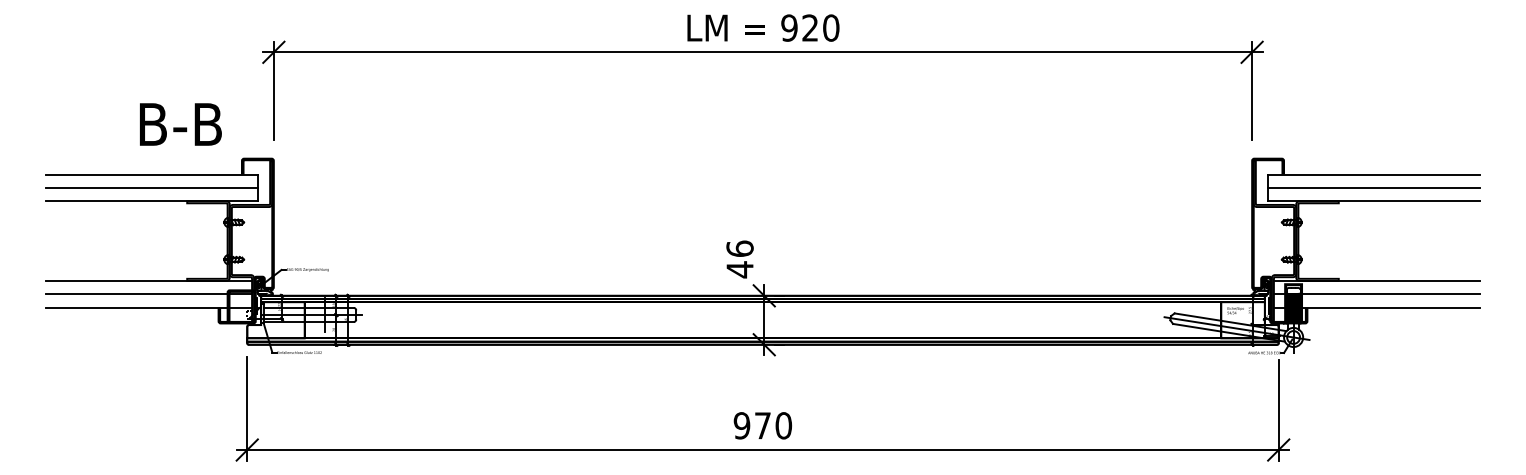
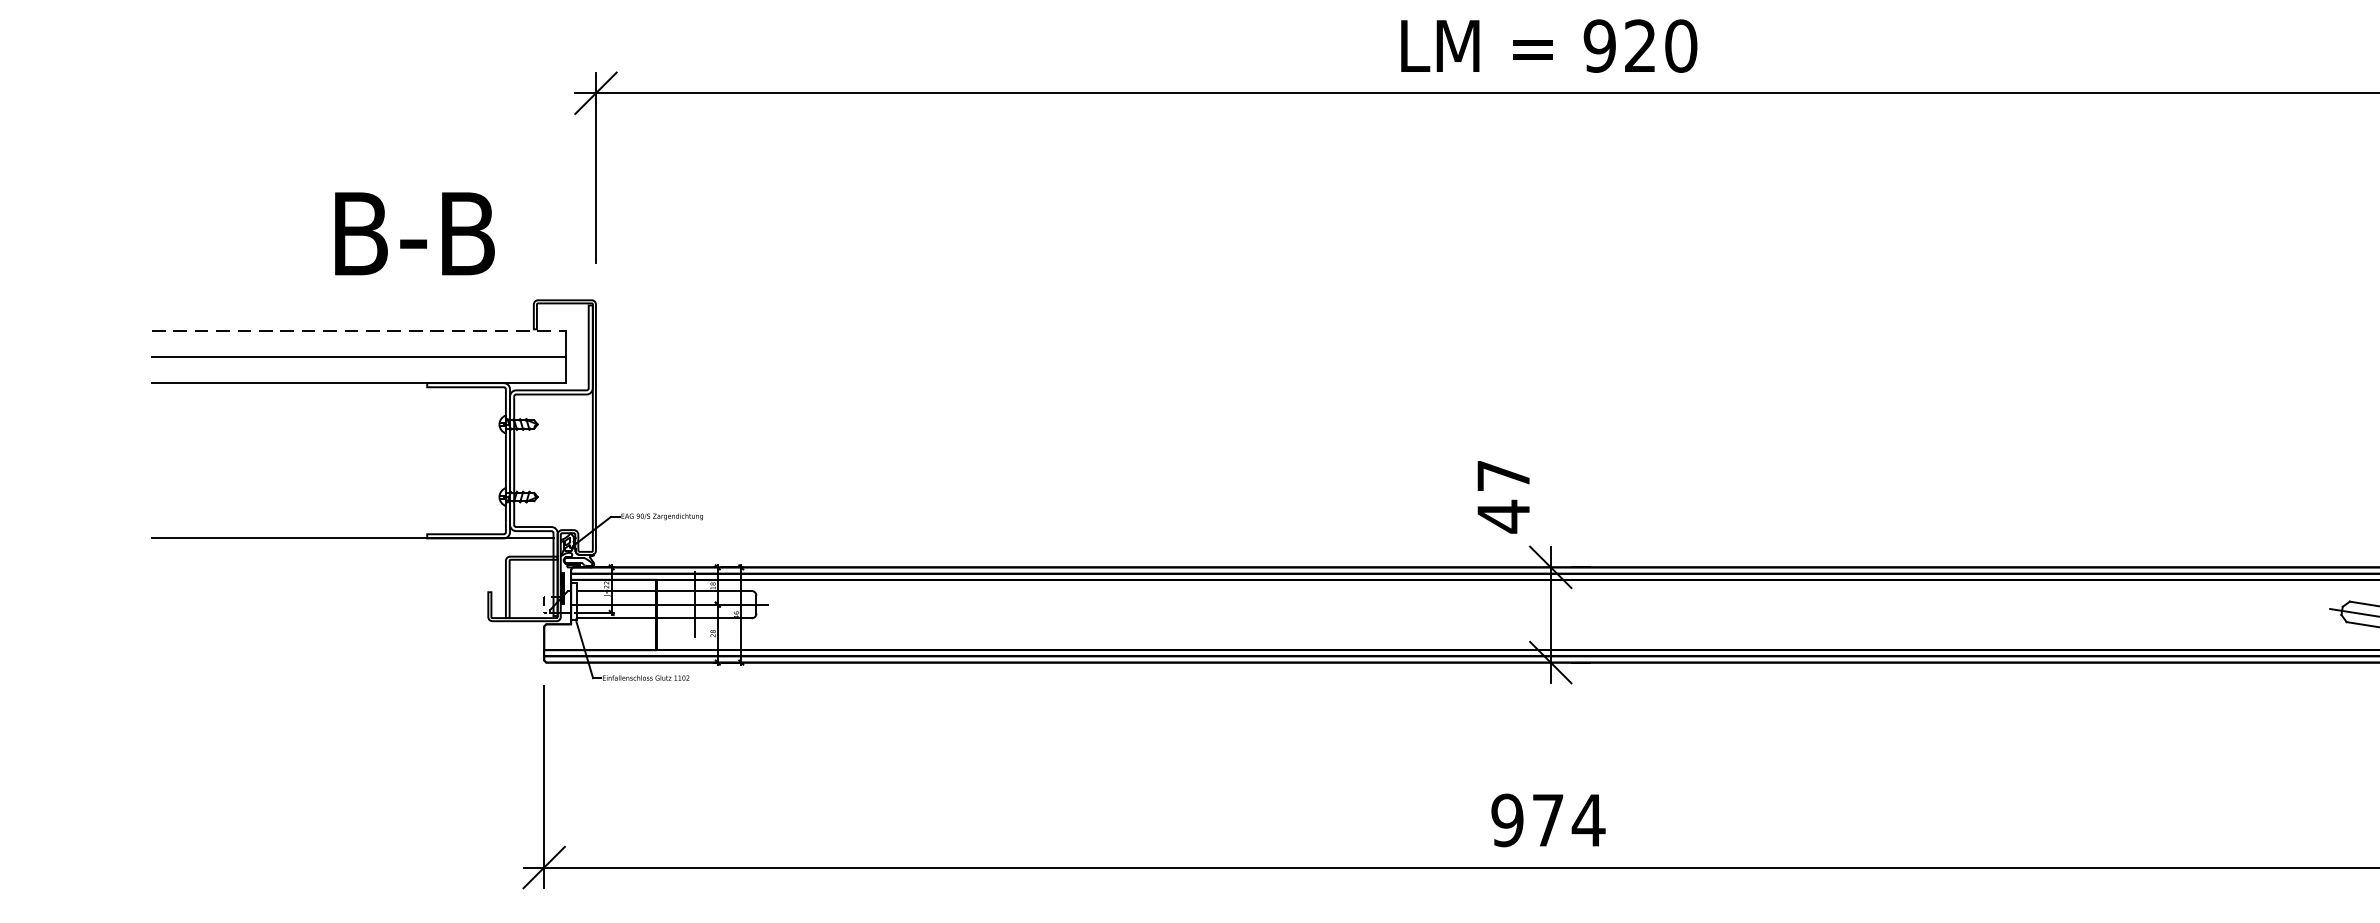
line: (152, 174) -> (359, 331), solid -> dashed
text: (739, 248) -> (1502, 475), 46 -> 47
line: (148, 294) -> (351, 564), removed
line: (148, 307) -> (351, 590), removed
text: (783, 425) -> (1588, 819), 970 -> 974

